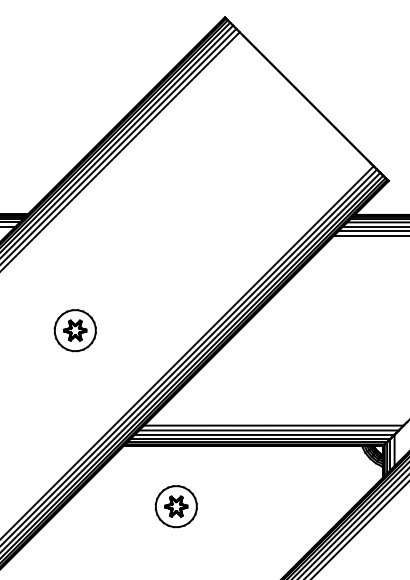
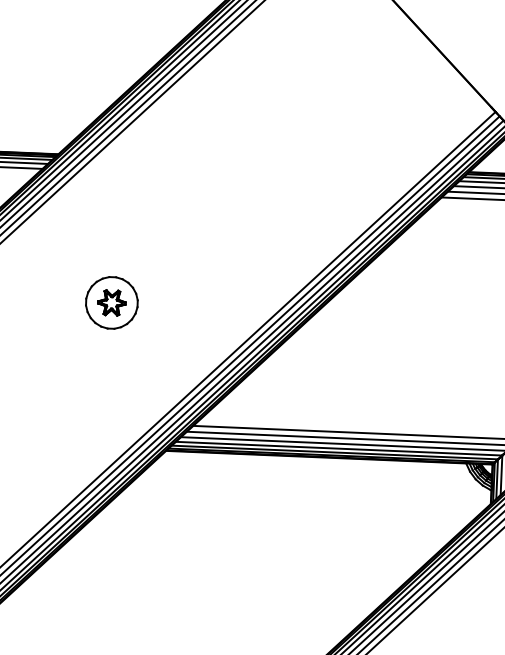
part: (175, 506) -> (228, 529), removed

